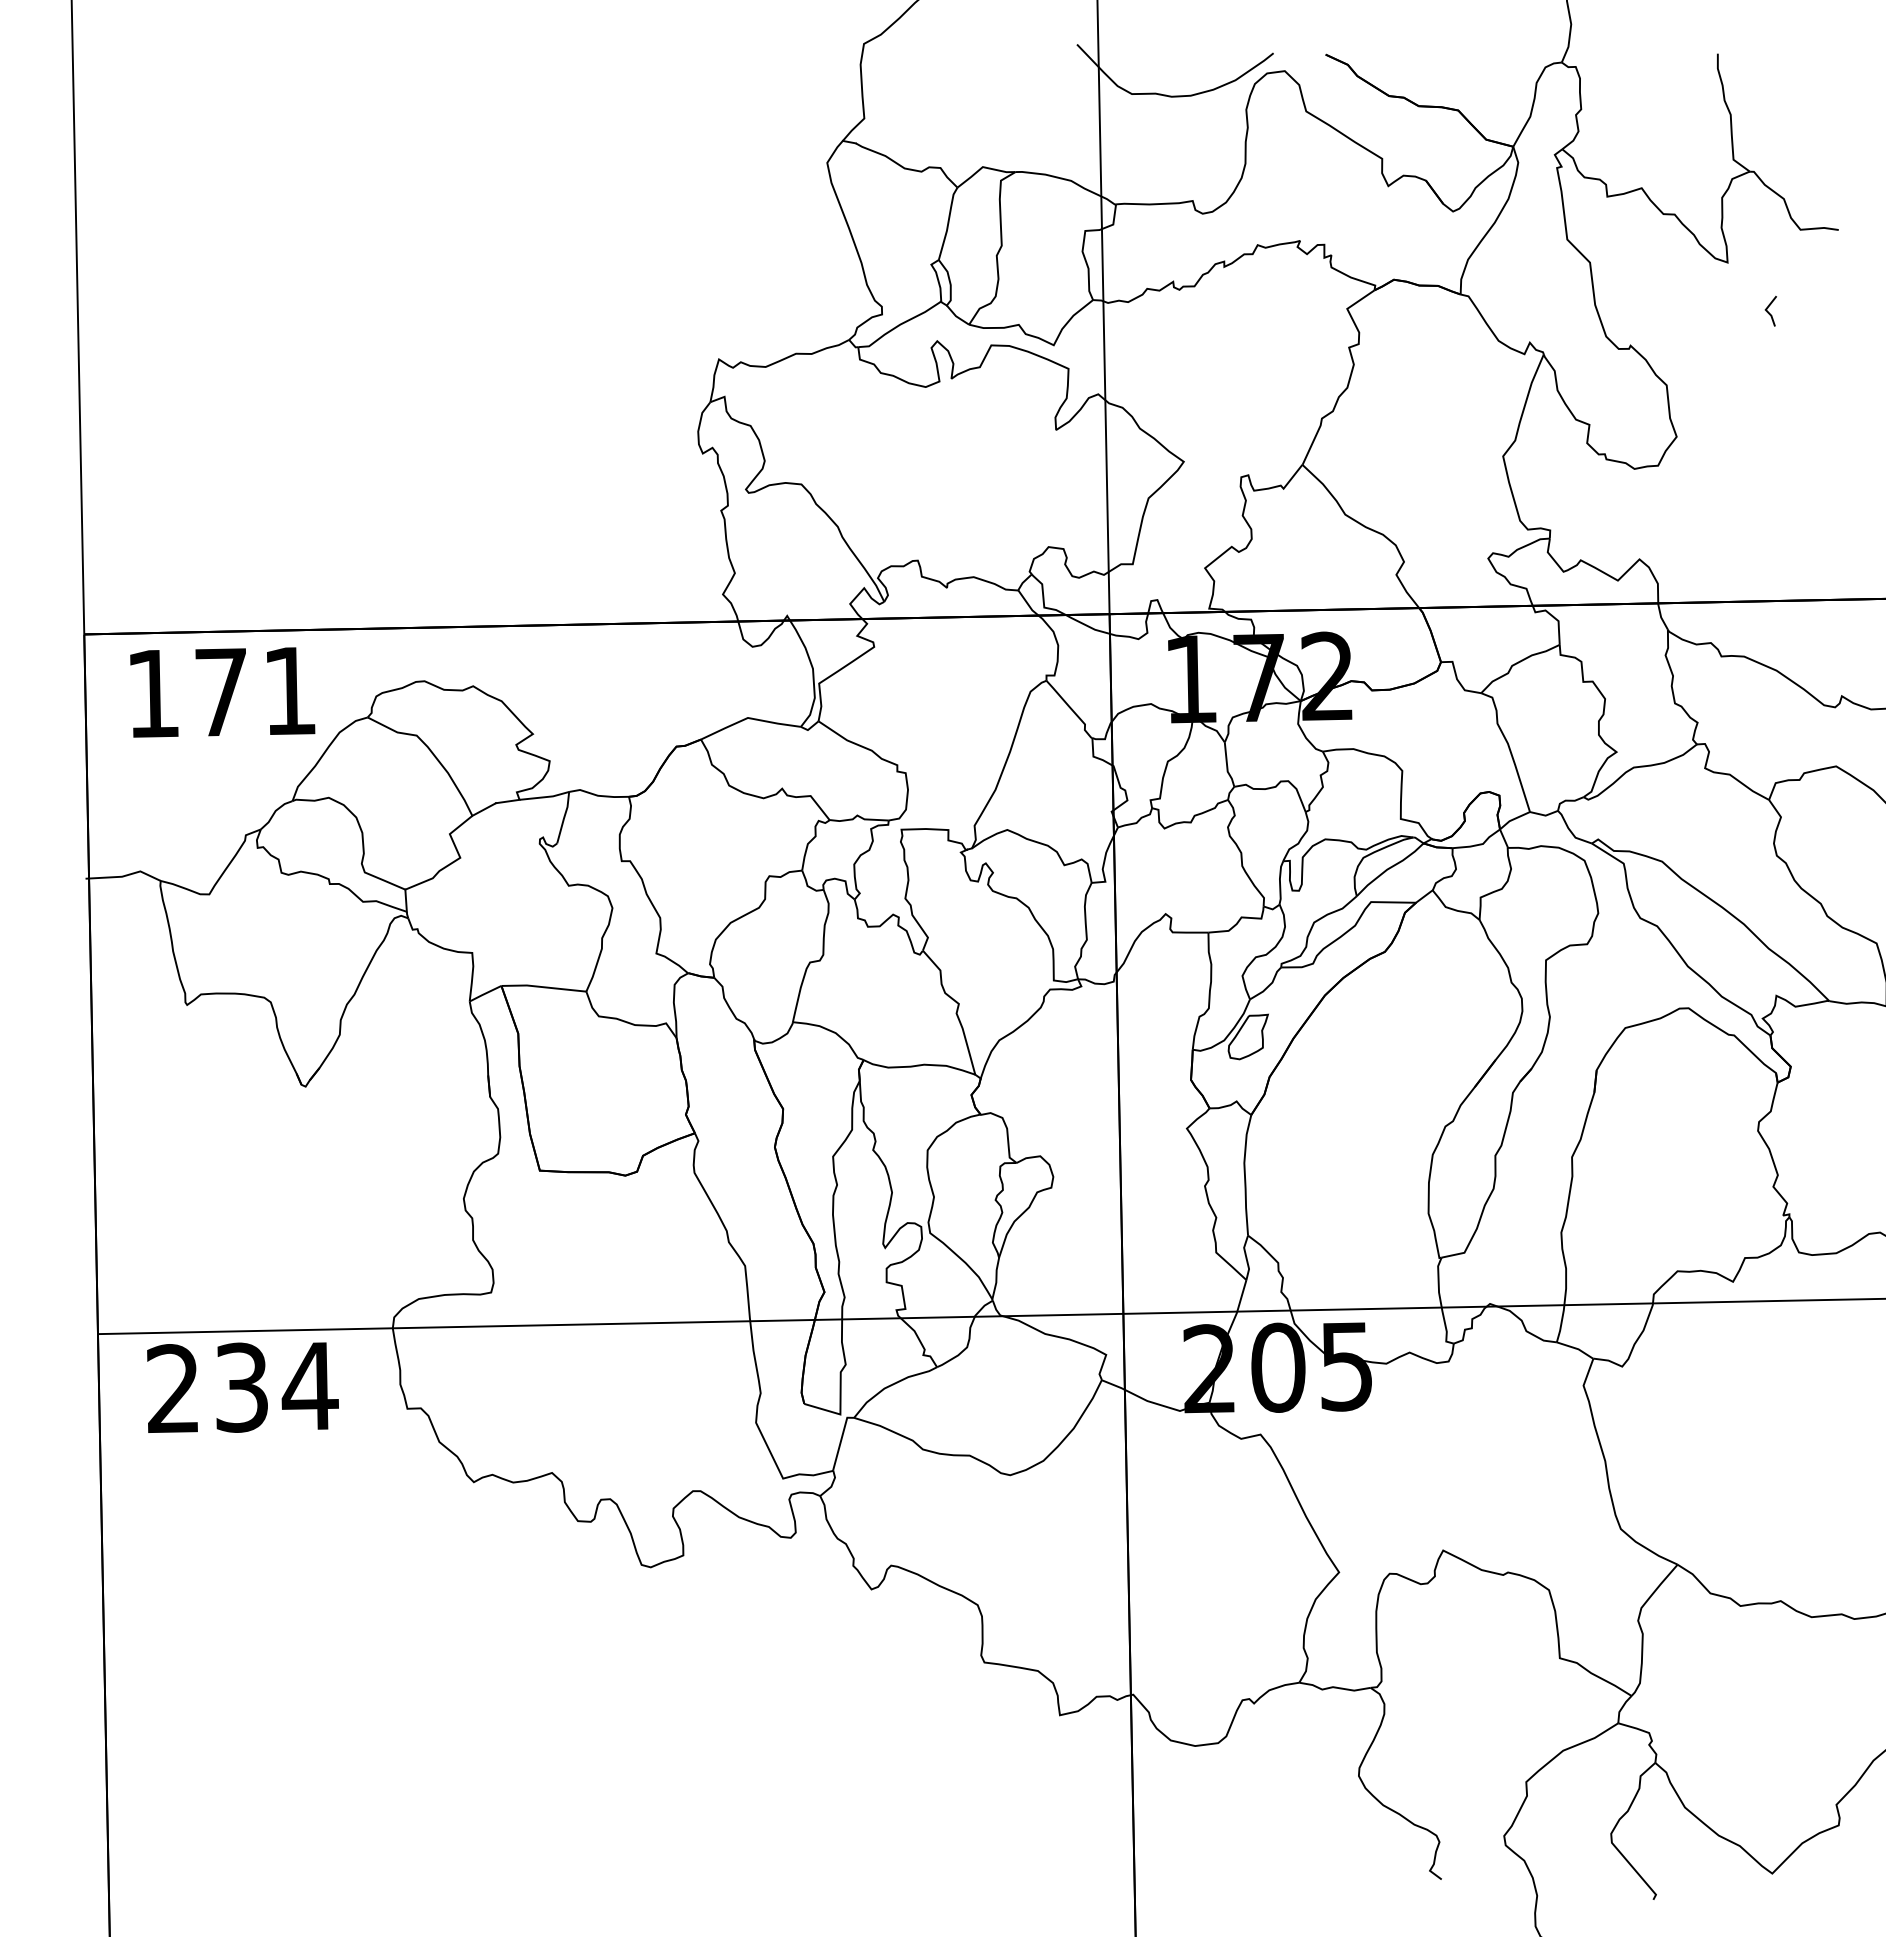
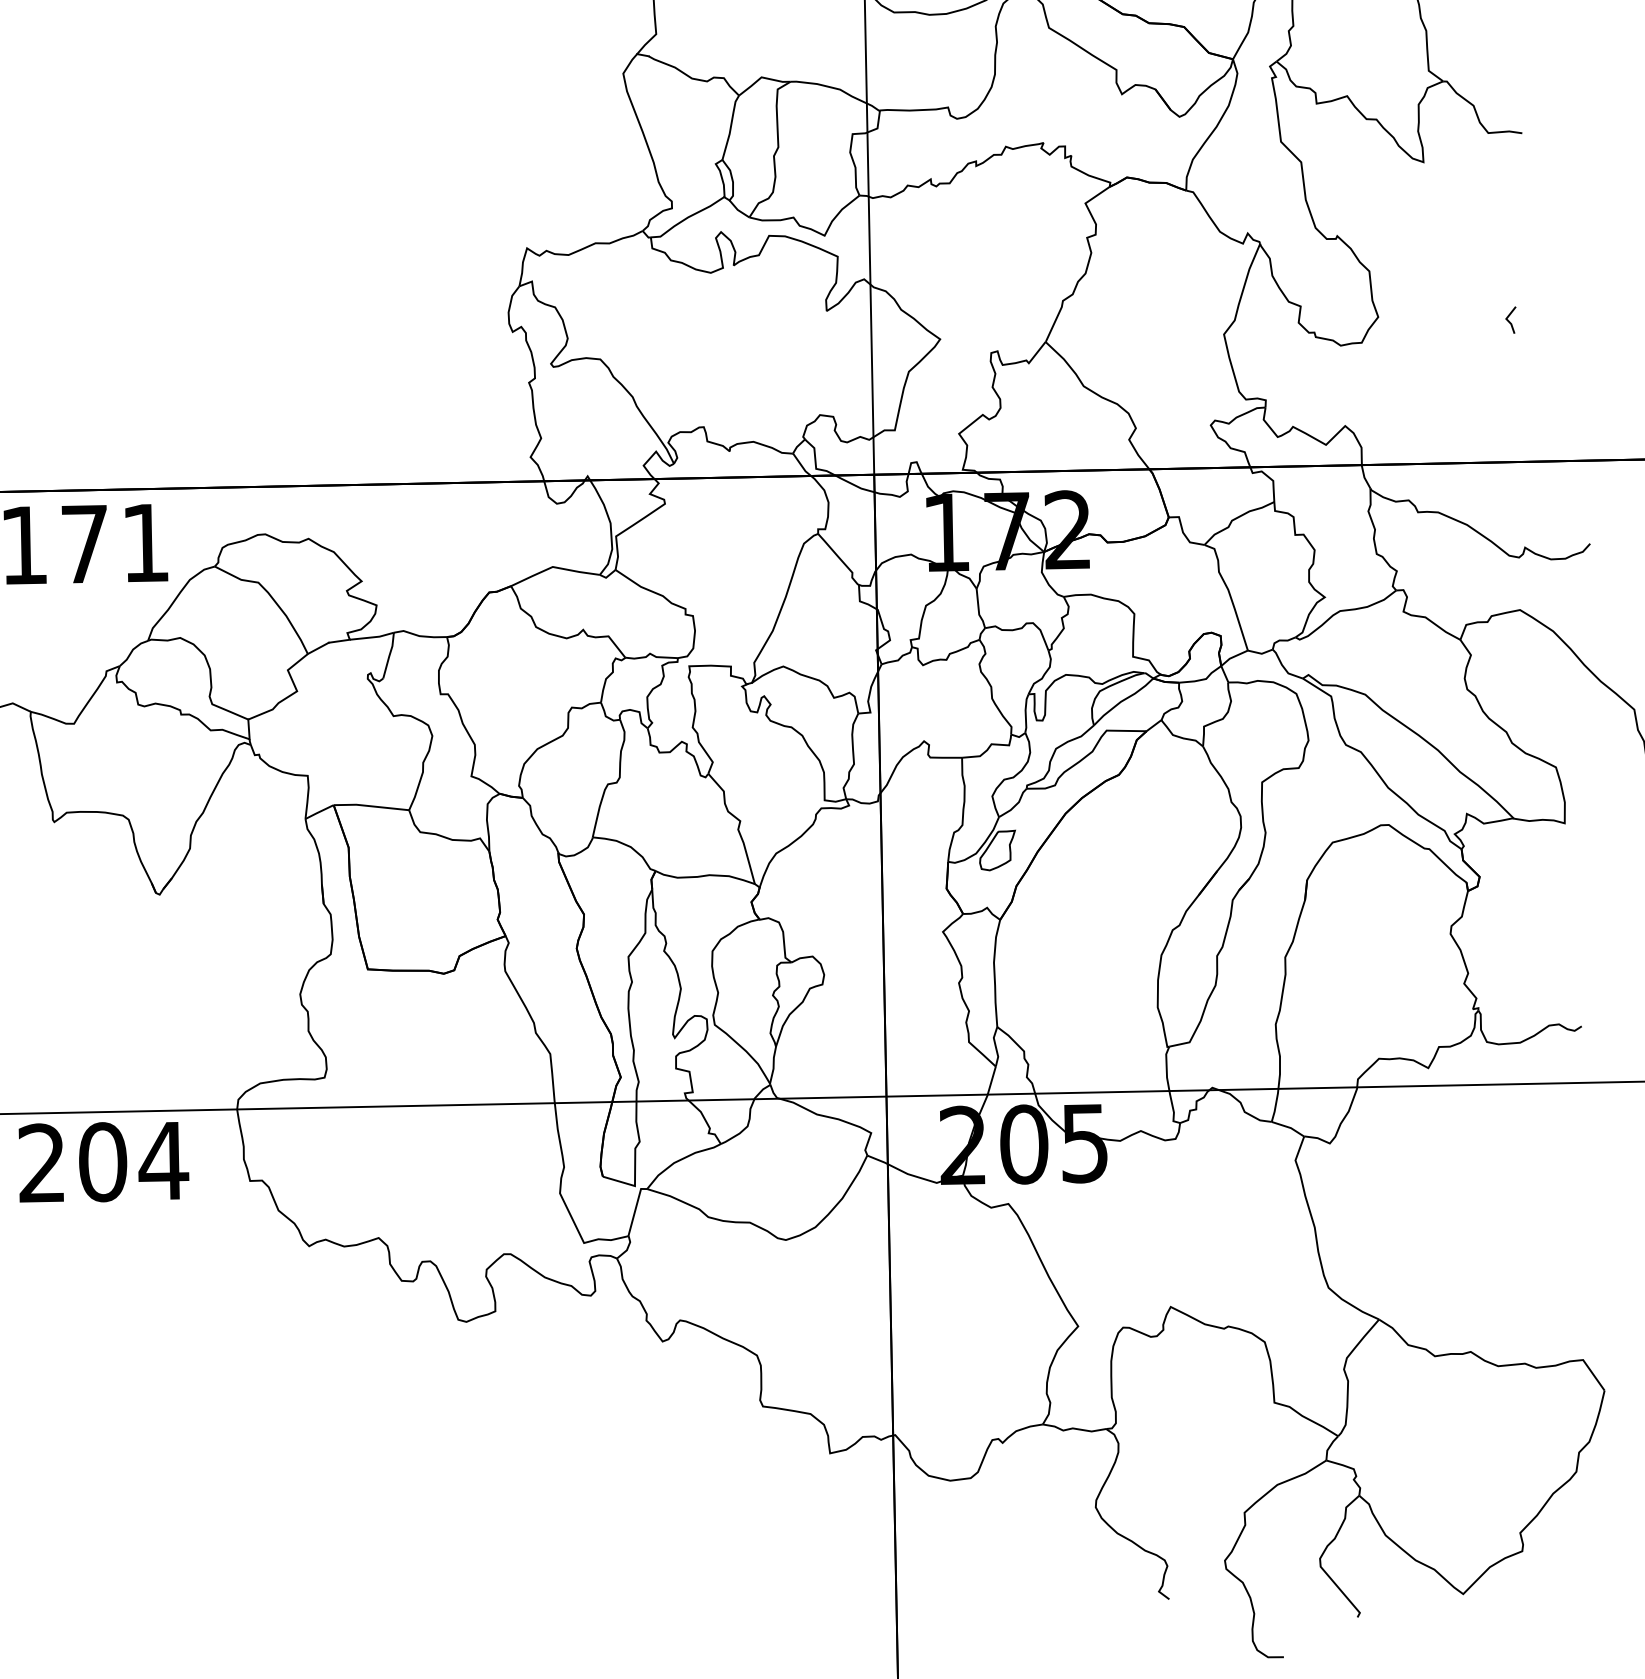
line: (1769, 312) -> (1509, 321), moved
text: (242, 1387) -> (103, 1162), 234 -> 204

